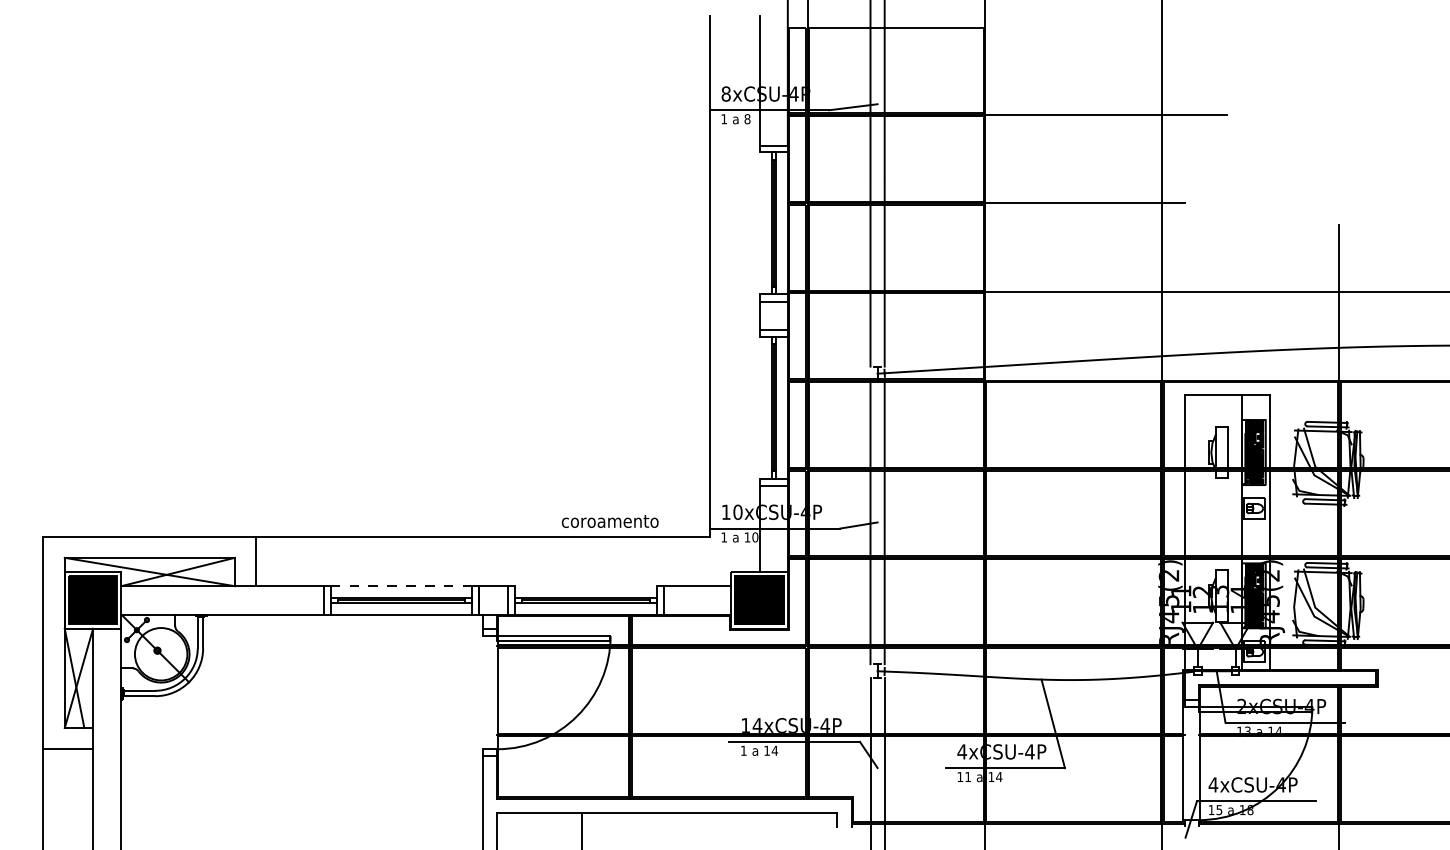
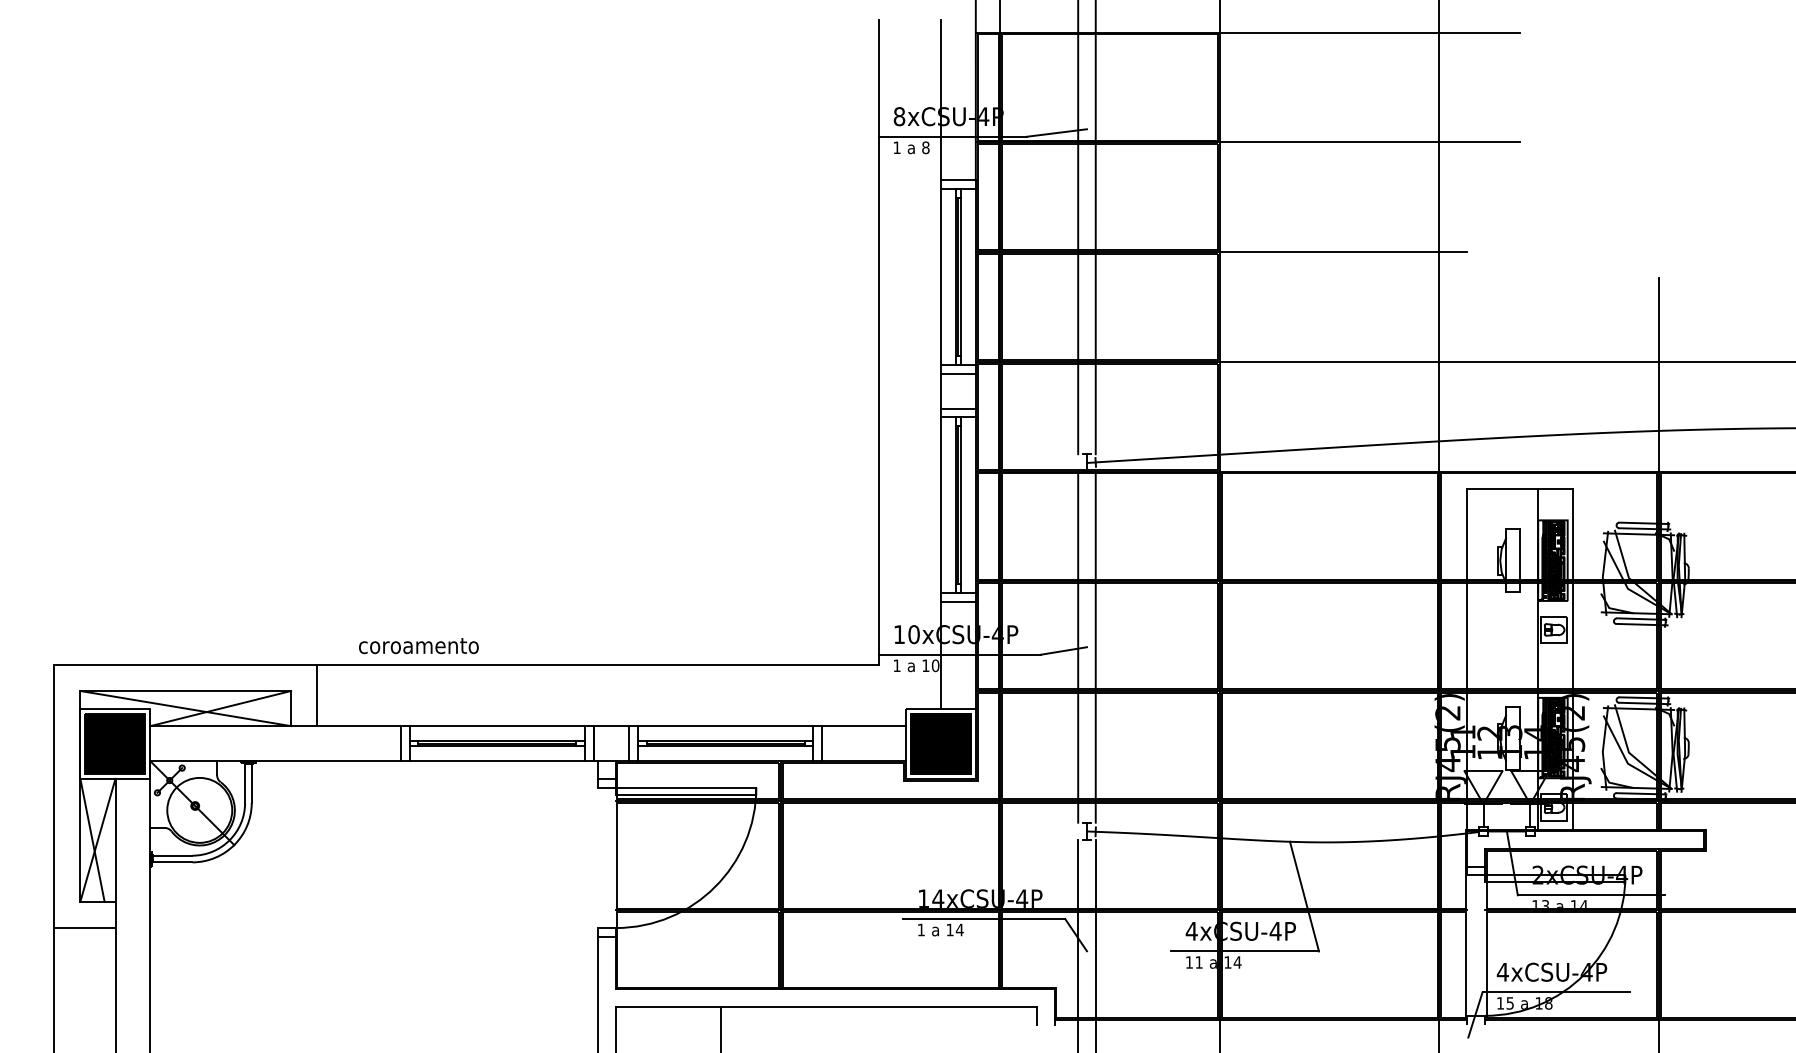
line: (1007, 26) -> (1247, 32), added
line: (759, 223) -> (940, 276), added
line: (759, 408) -> (940, 505), added
text: (609, 521) -> (418, 646), moved
line: (401, 586) -> (497, 726), dashed -> solid
line: (585, 586) -> (725, 726), added

